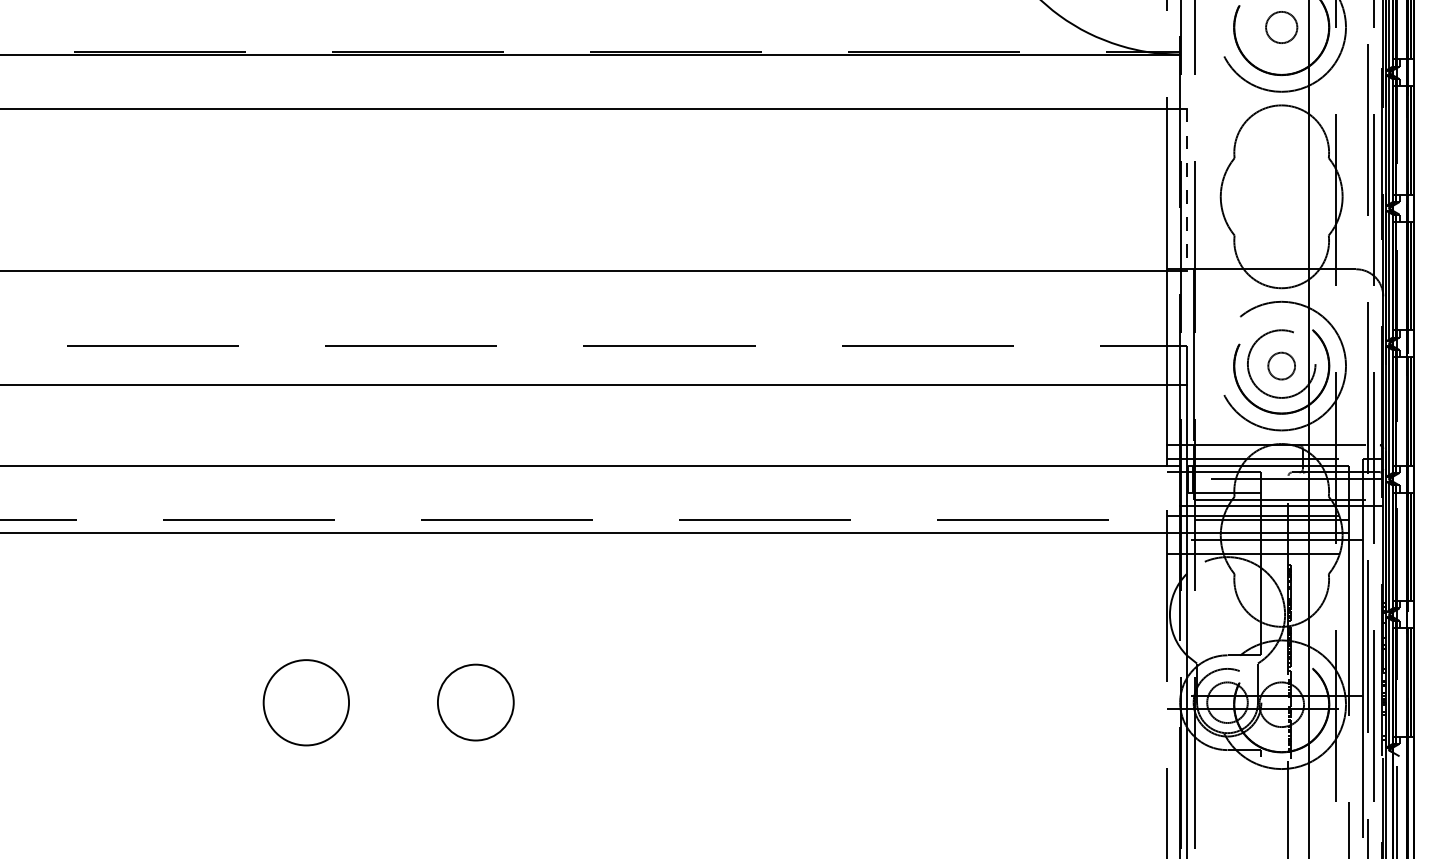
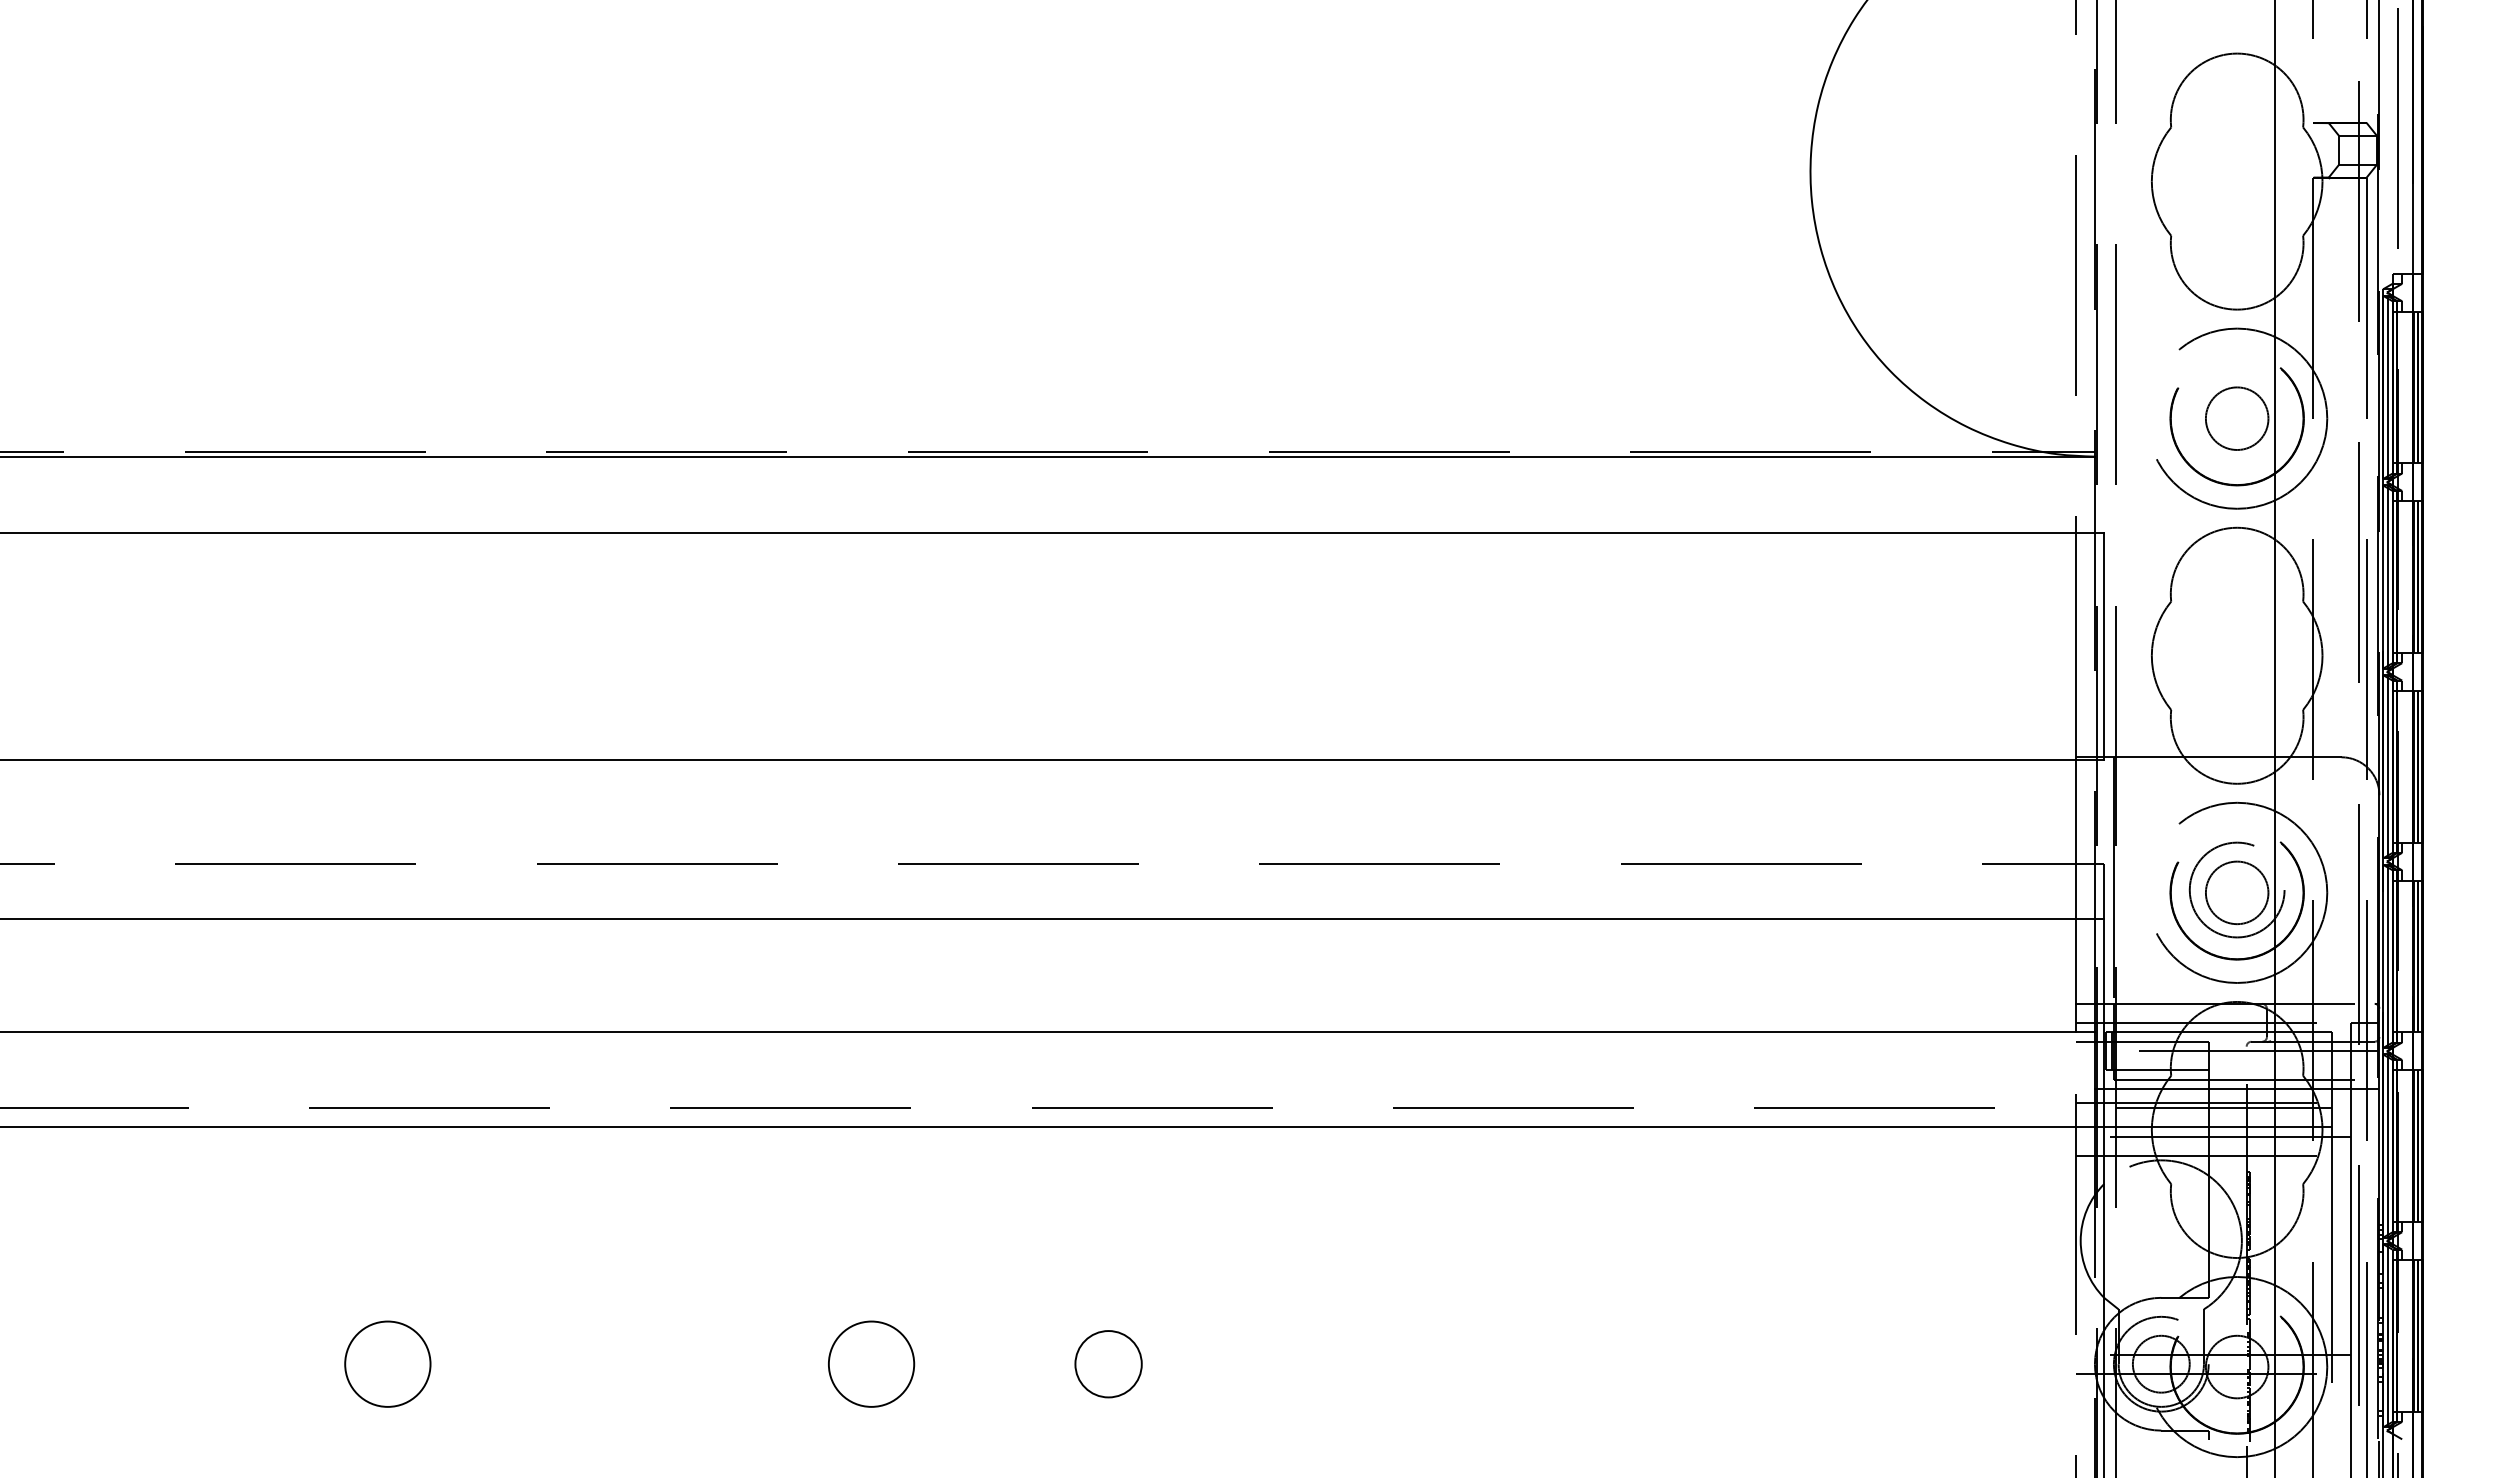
circle: (1281, 27) -> (2236, 418), size x1.43
line: (1186, 190) -> (2104, 646), dashed -> solid
circle: (1281, 365) -> (2236, 892), size x1.67
circle: (306, 702) -> (871, 1363), size x0.71
circle: (475, 702) -> (1108, 1364), size x0.62

